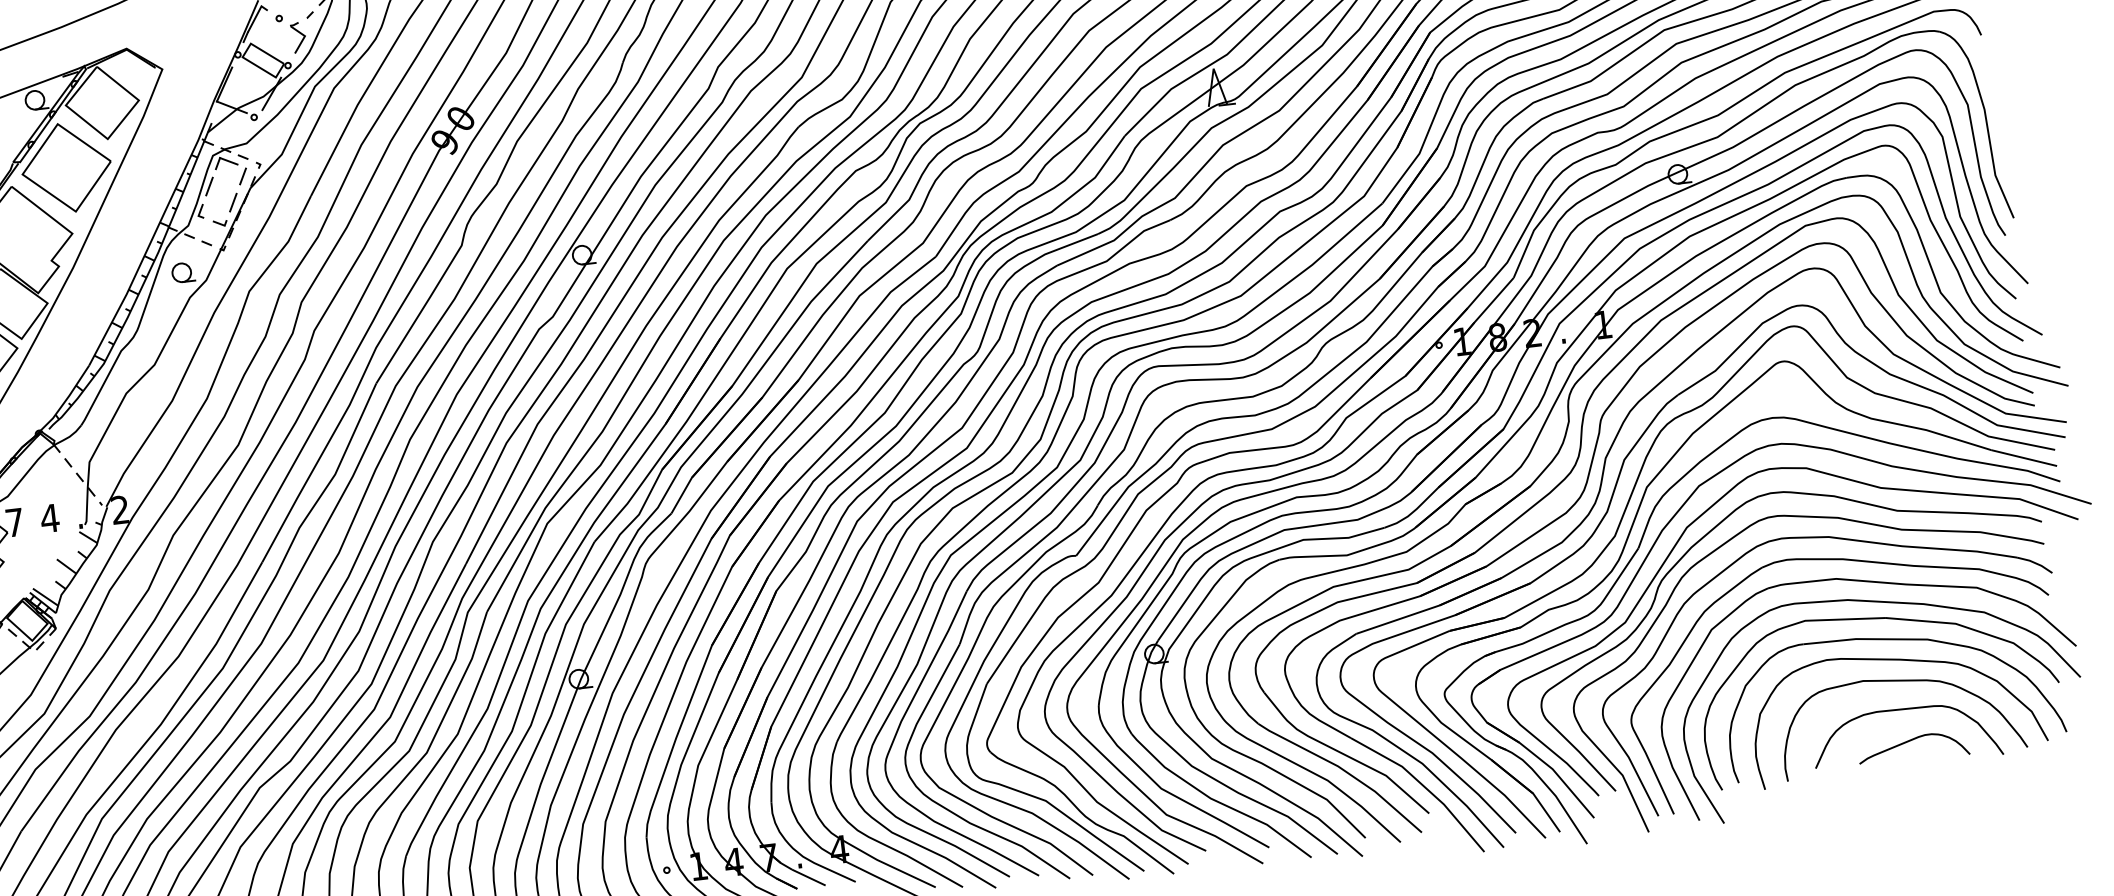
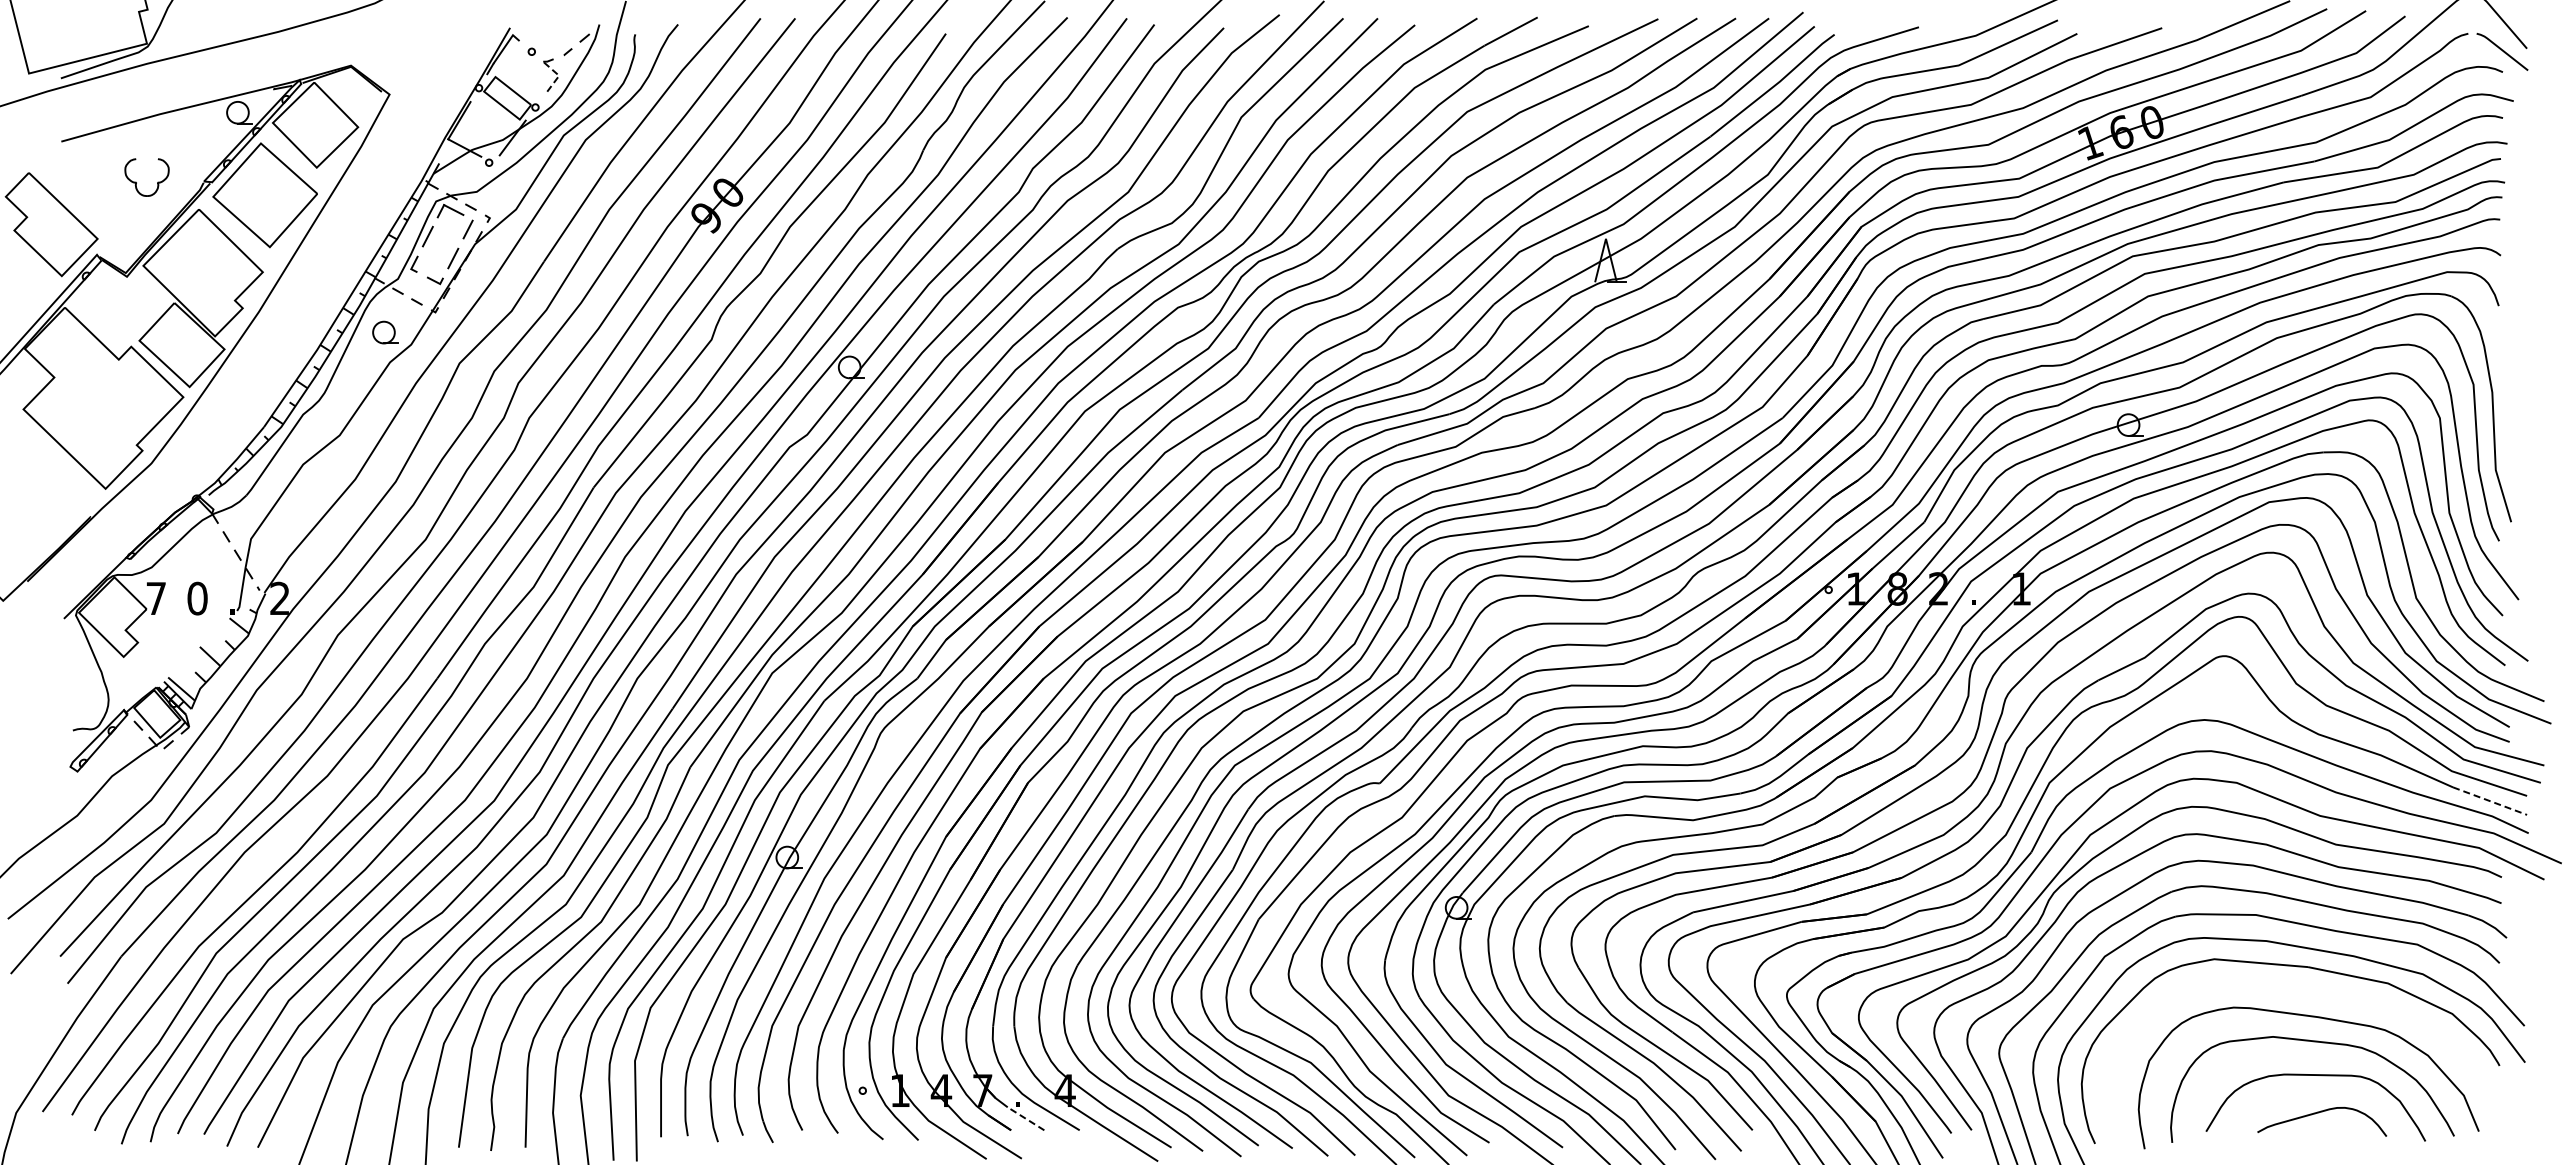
line: (304, 36) -> (558, 76), solid -> dashed
line: (2024, 458) -> (2490, 801), solid -> dashed
text: (49, 518) -> (197, 598), 4 -> 0
part: (1896, 640) -> (2317, 994), removed
line: (809, 877) -> (1026, 1118), solid -> dashed

